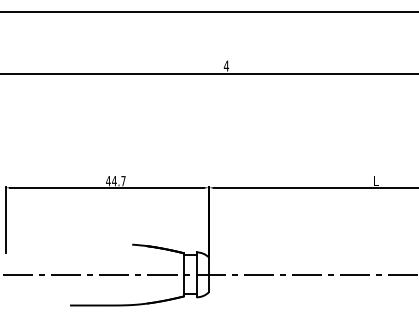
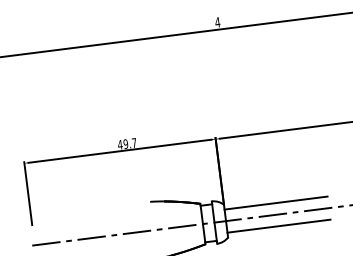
text: (114, 181) -> (125, 144), 44.7 -> 49.7
line: (263, 262) -> (275, 203), added
line: (263, 287) -> (278, 226), added

